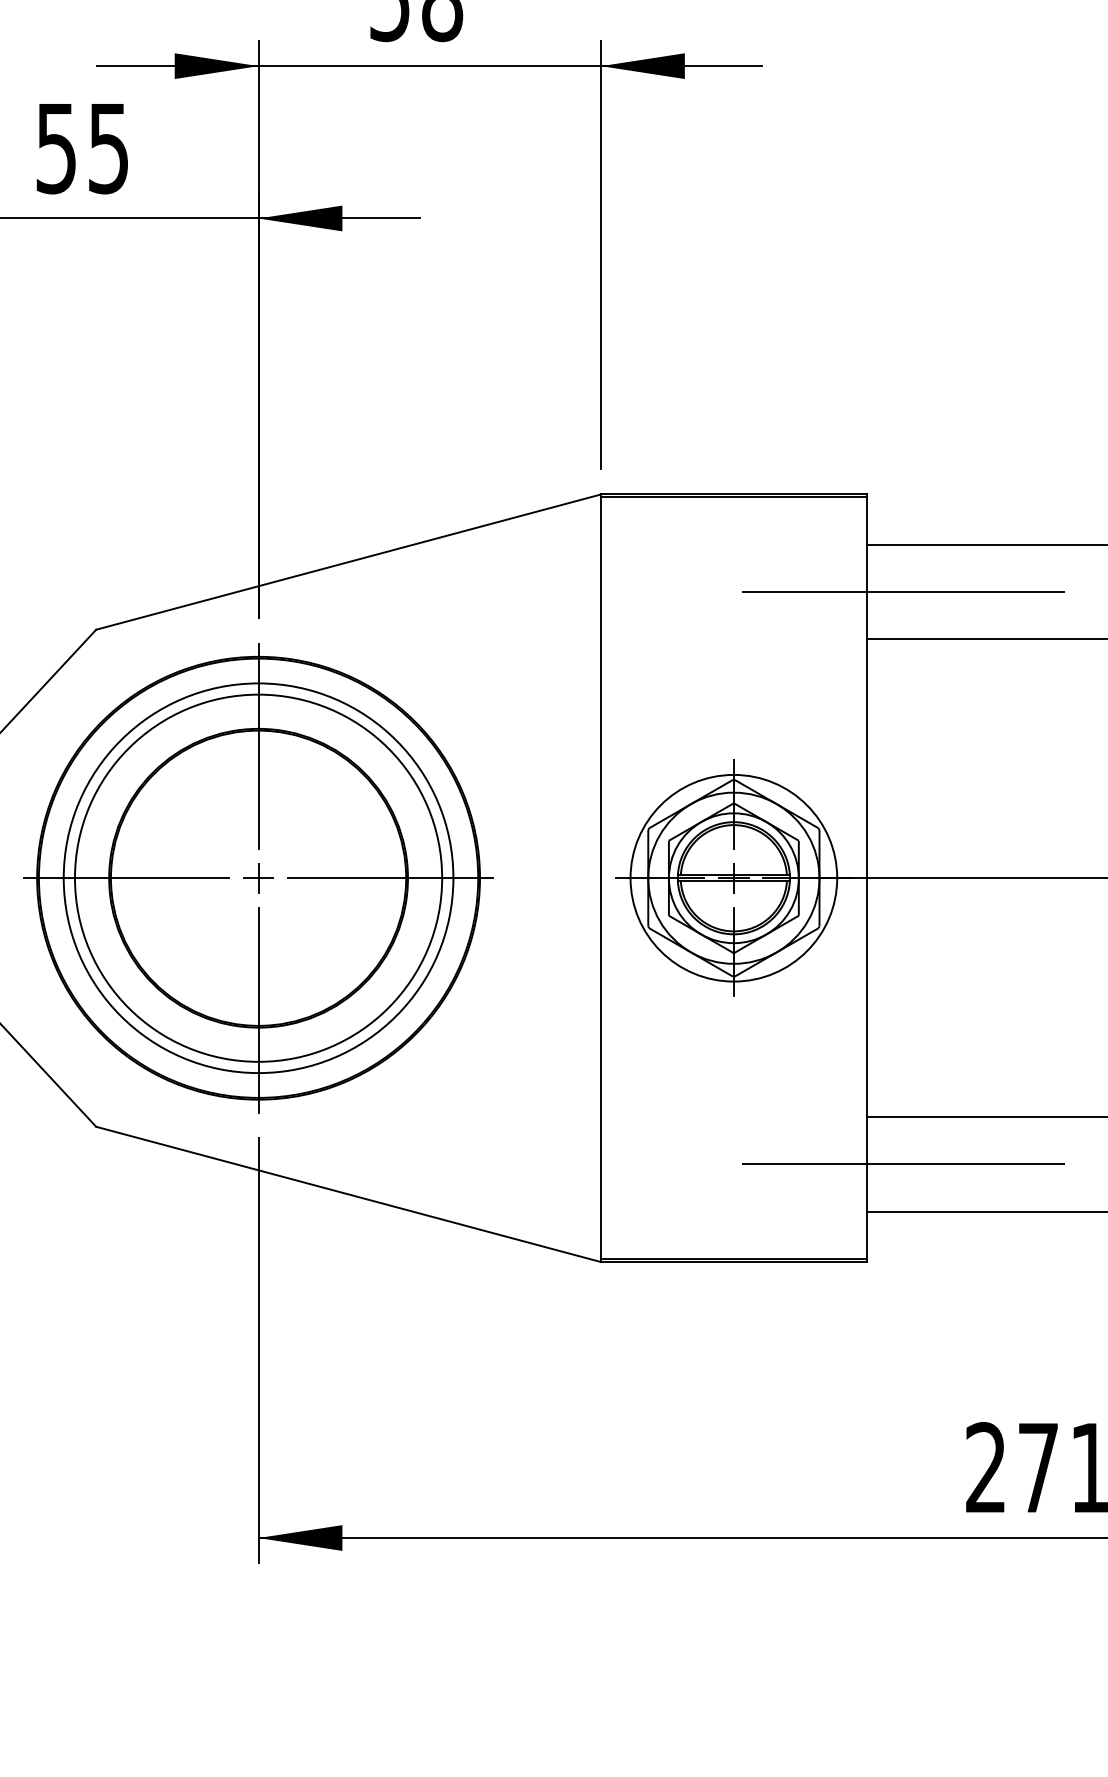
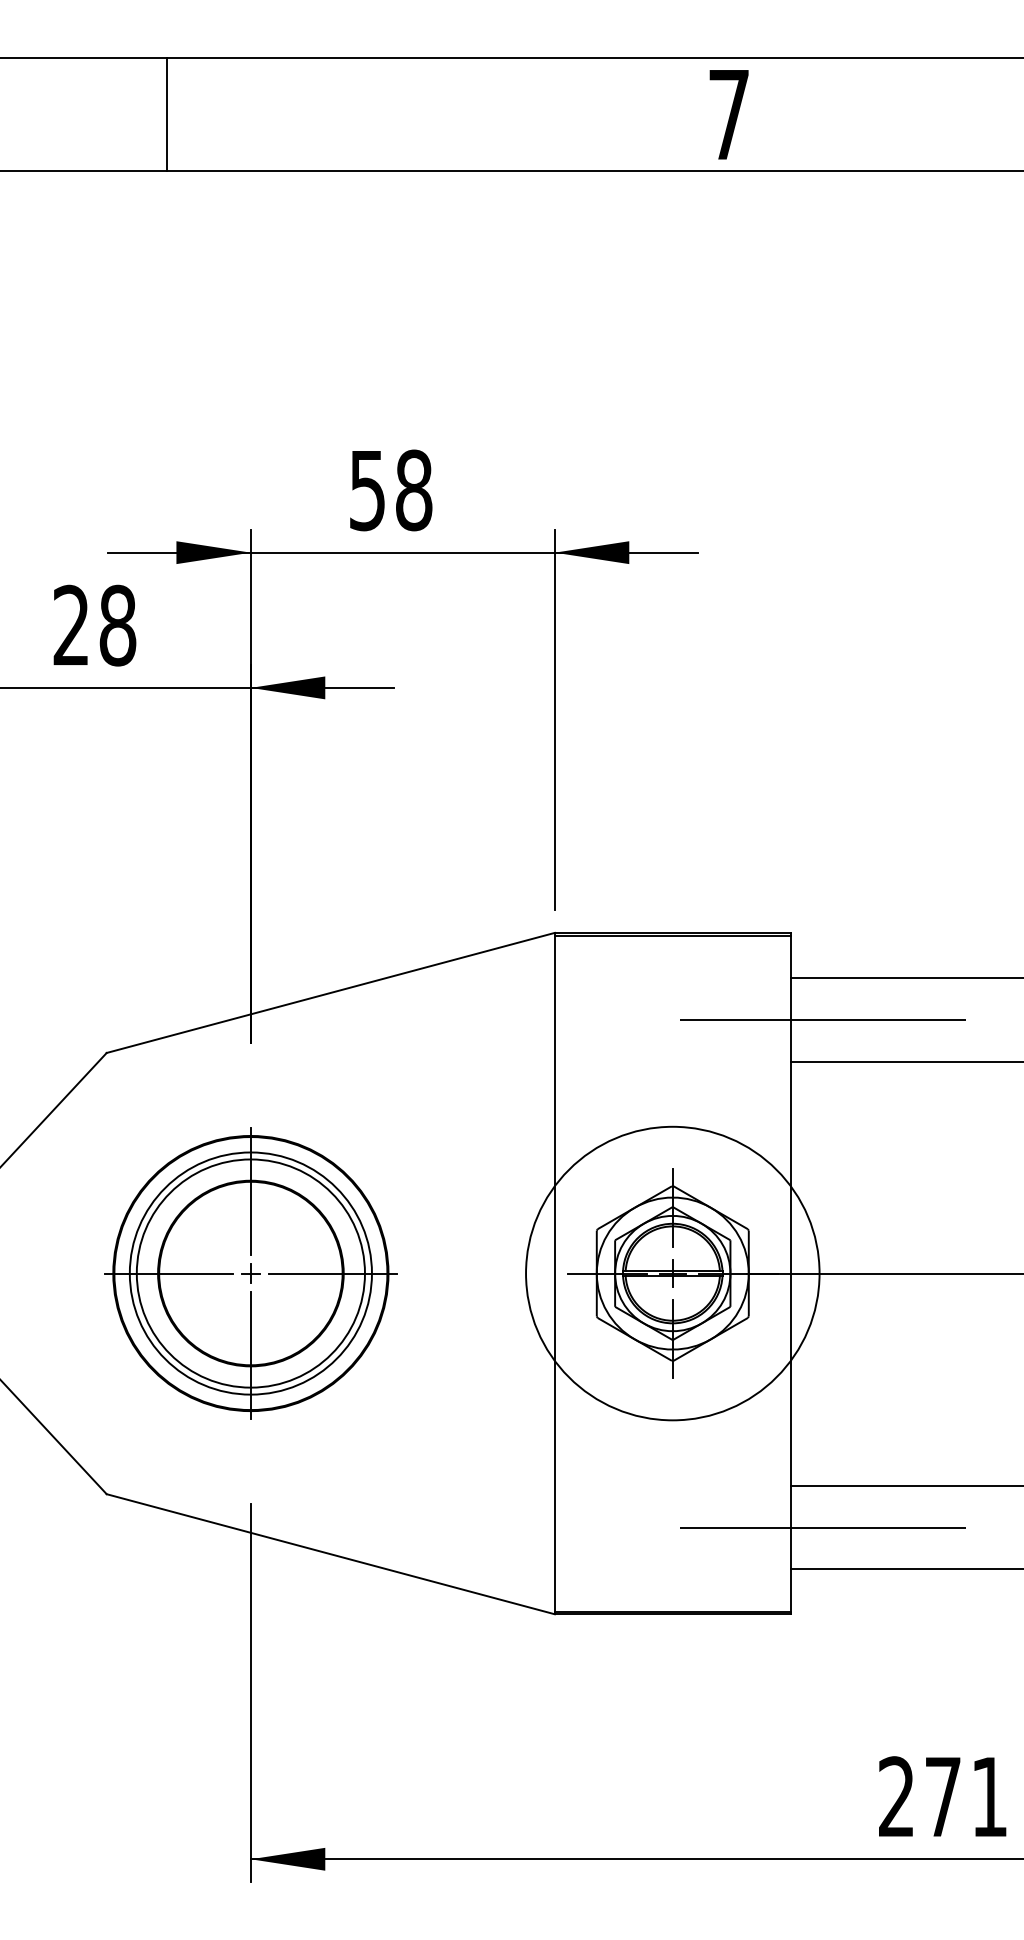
text: (82, 148) -> (94, 625), 55 -> 28
part: (258, 878) -> (250, 1273), size x0.7
circle: (733, 878) -> (672, 1273), size x1.6

